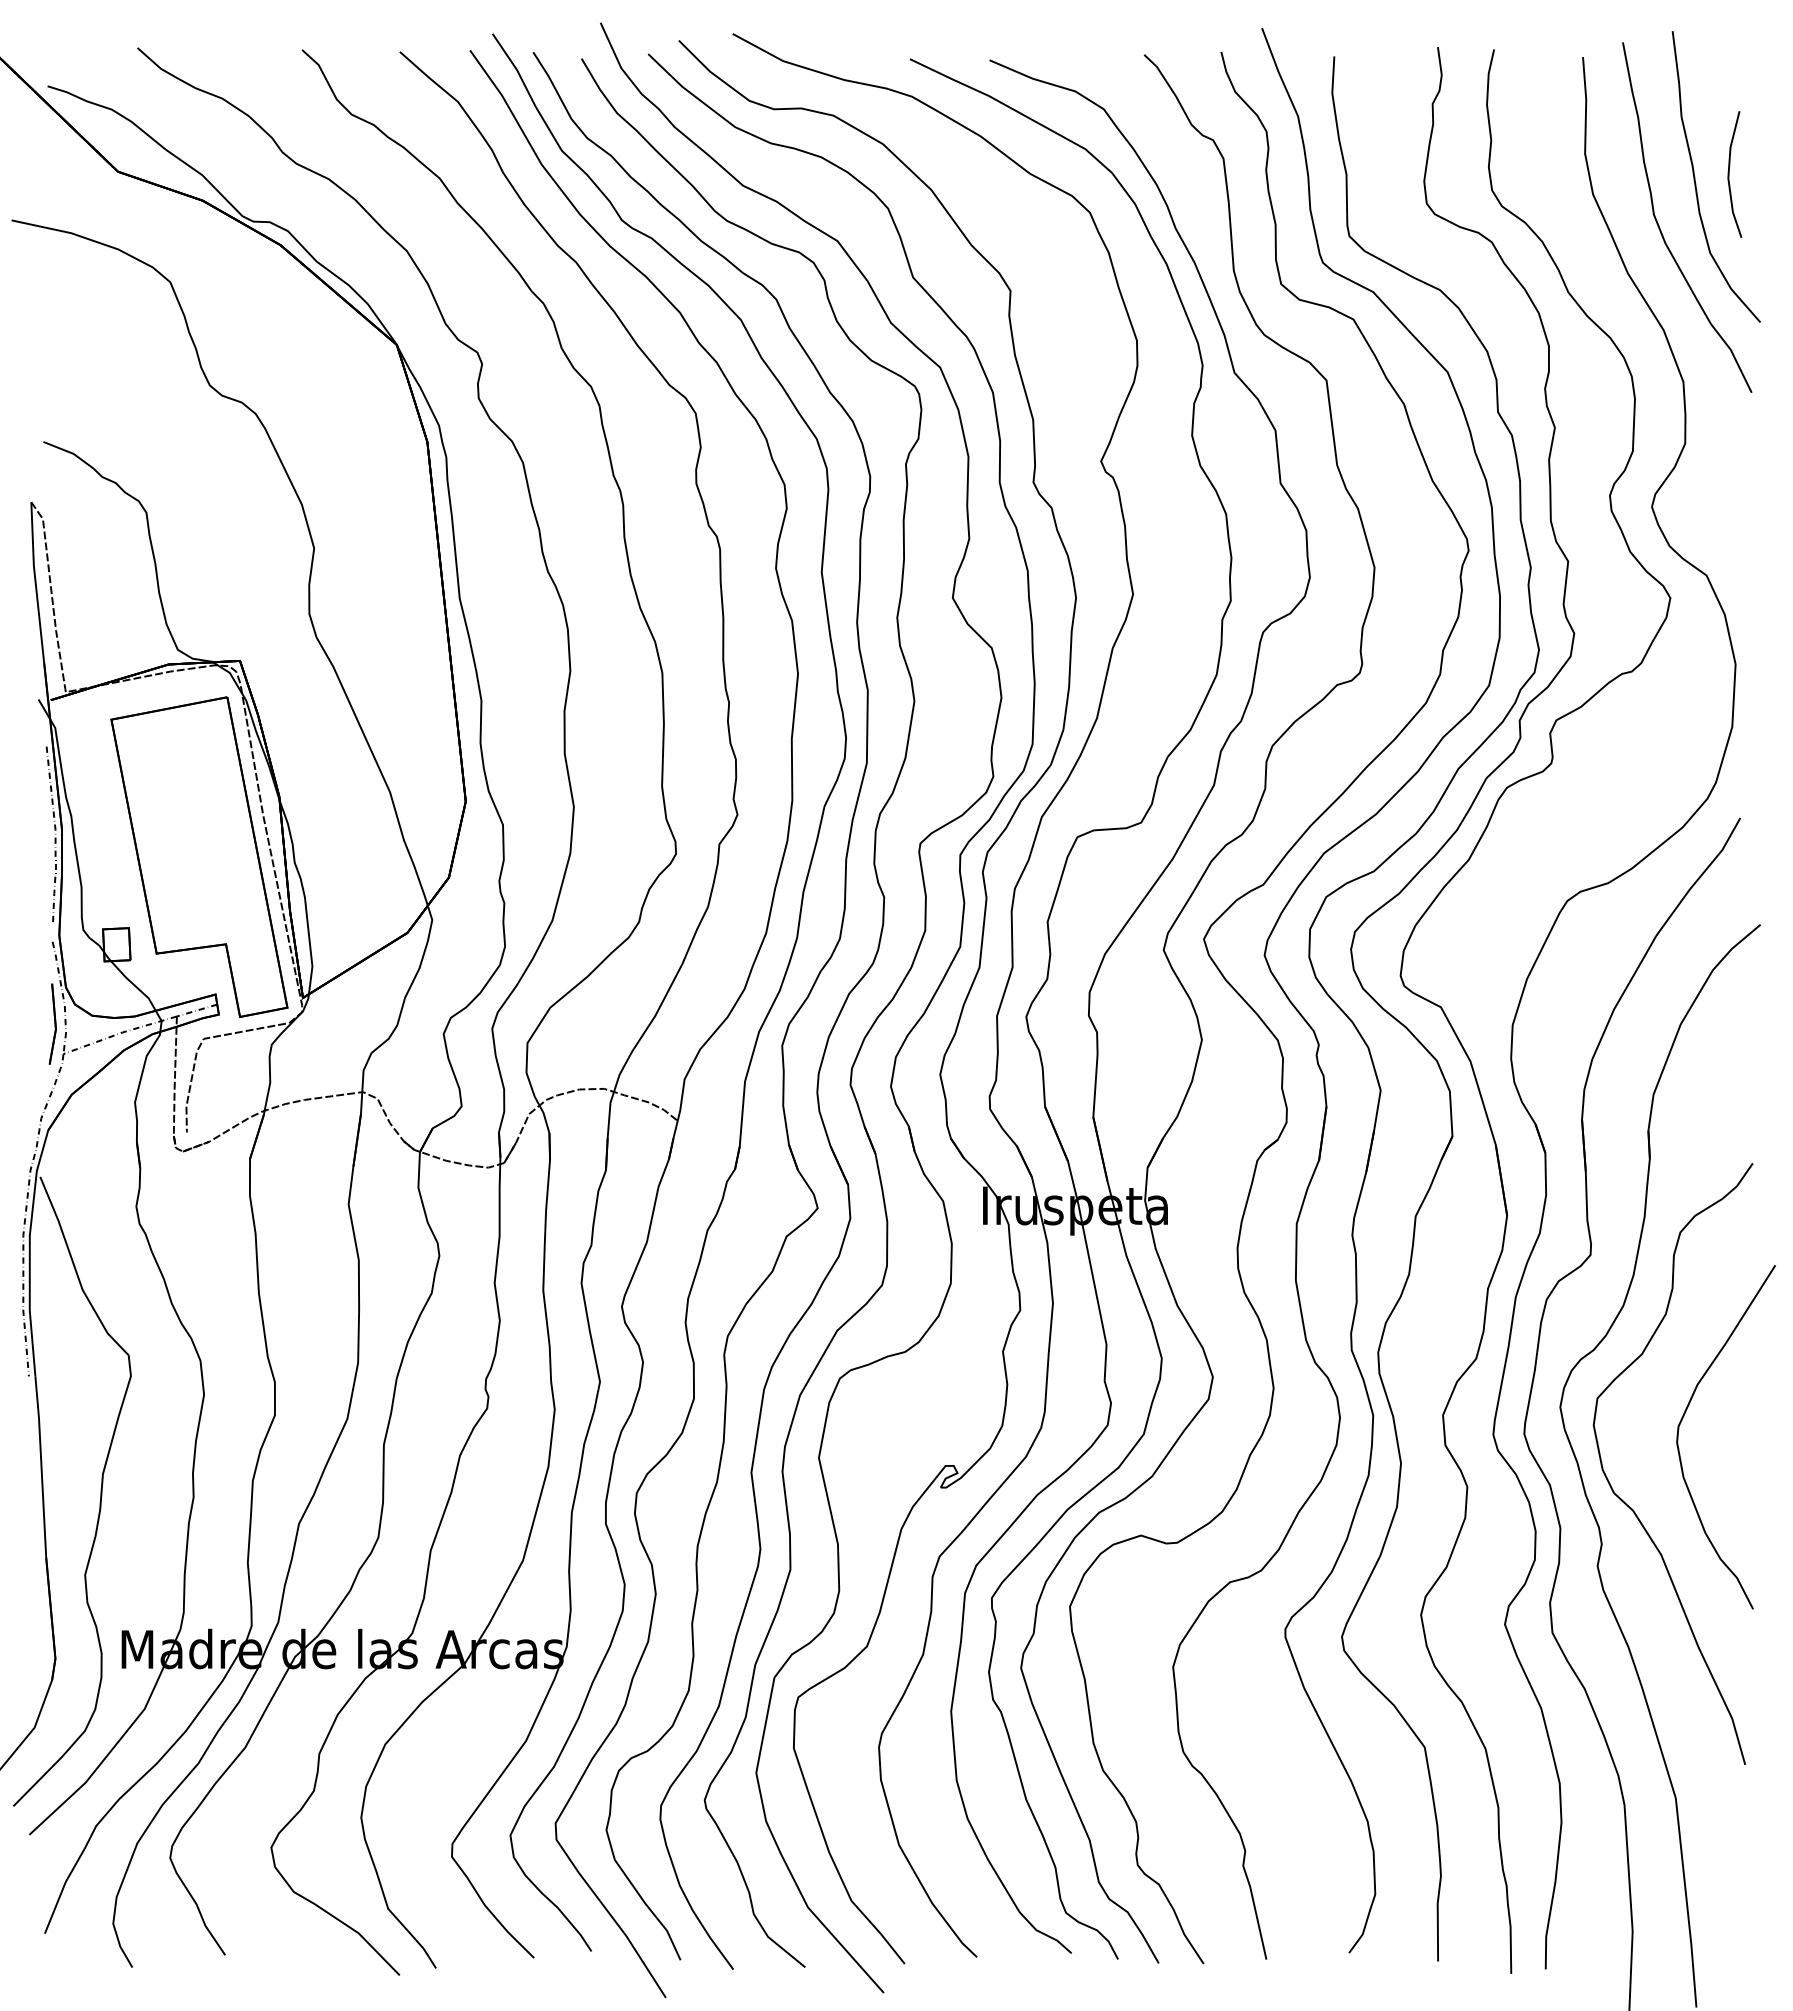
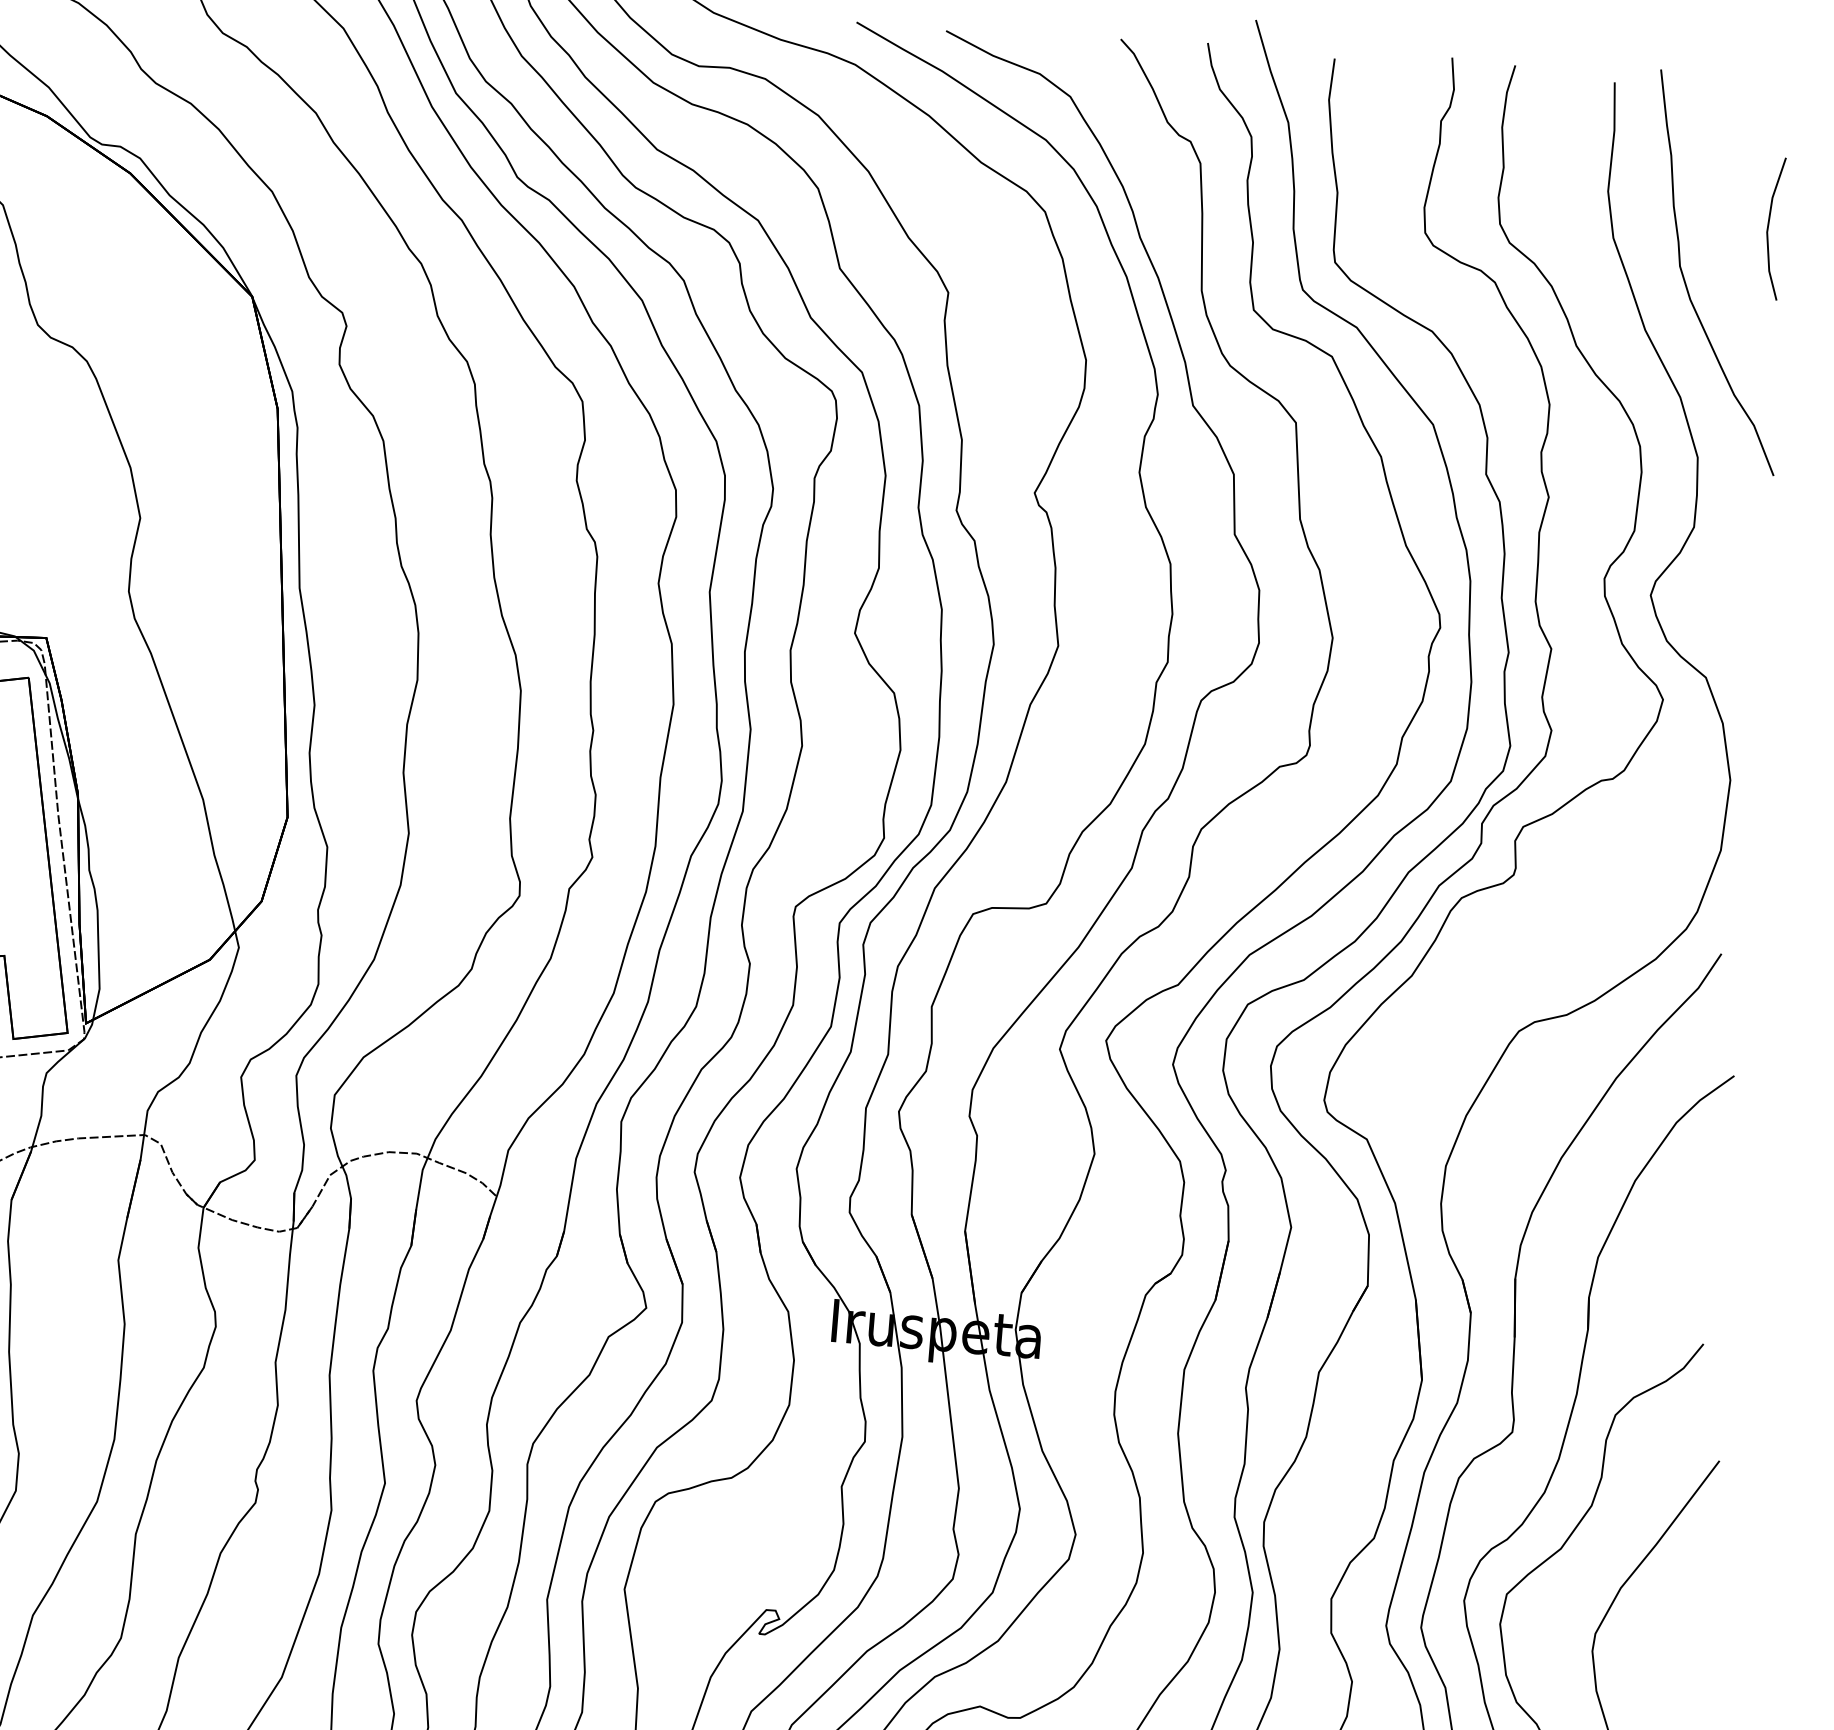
curve: (1695, 176) -> (1730, 227), removed

